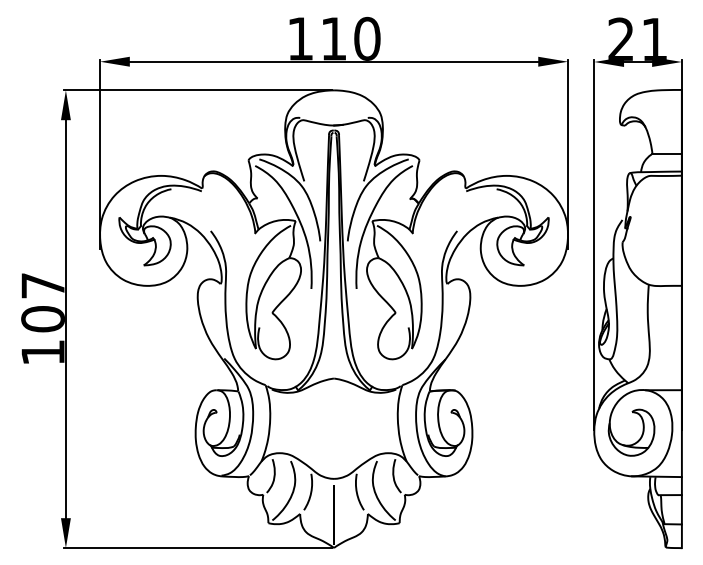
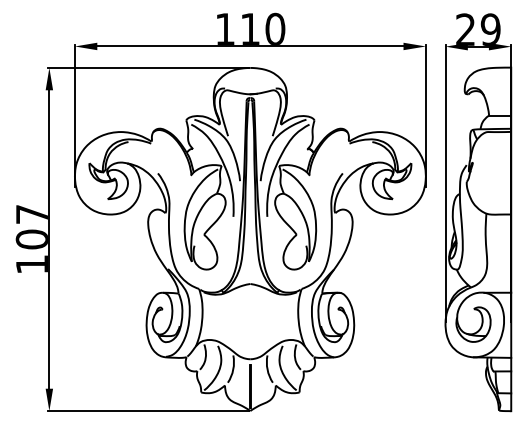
text: (654, 38) -> (490, 29), 21 -> 29

